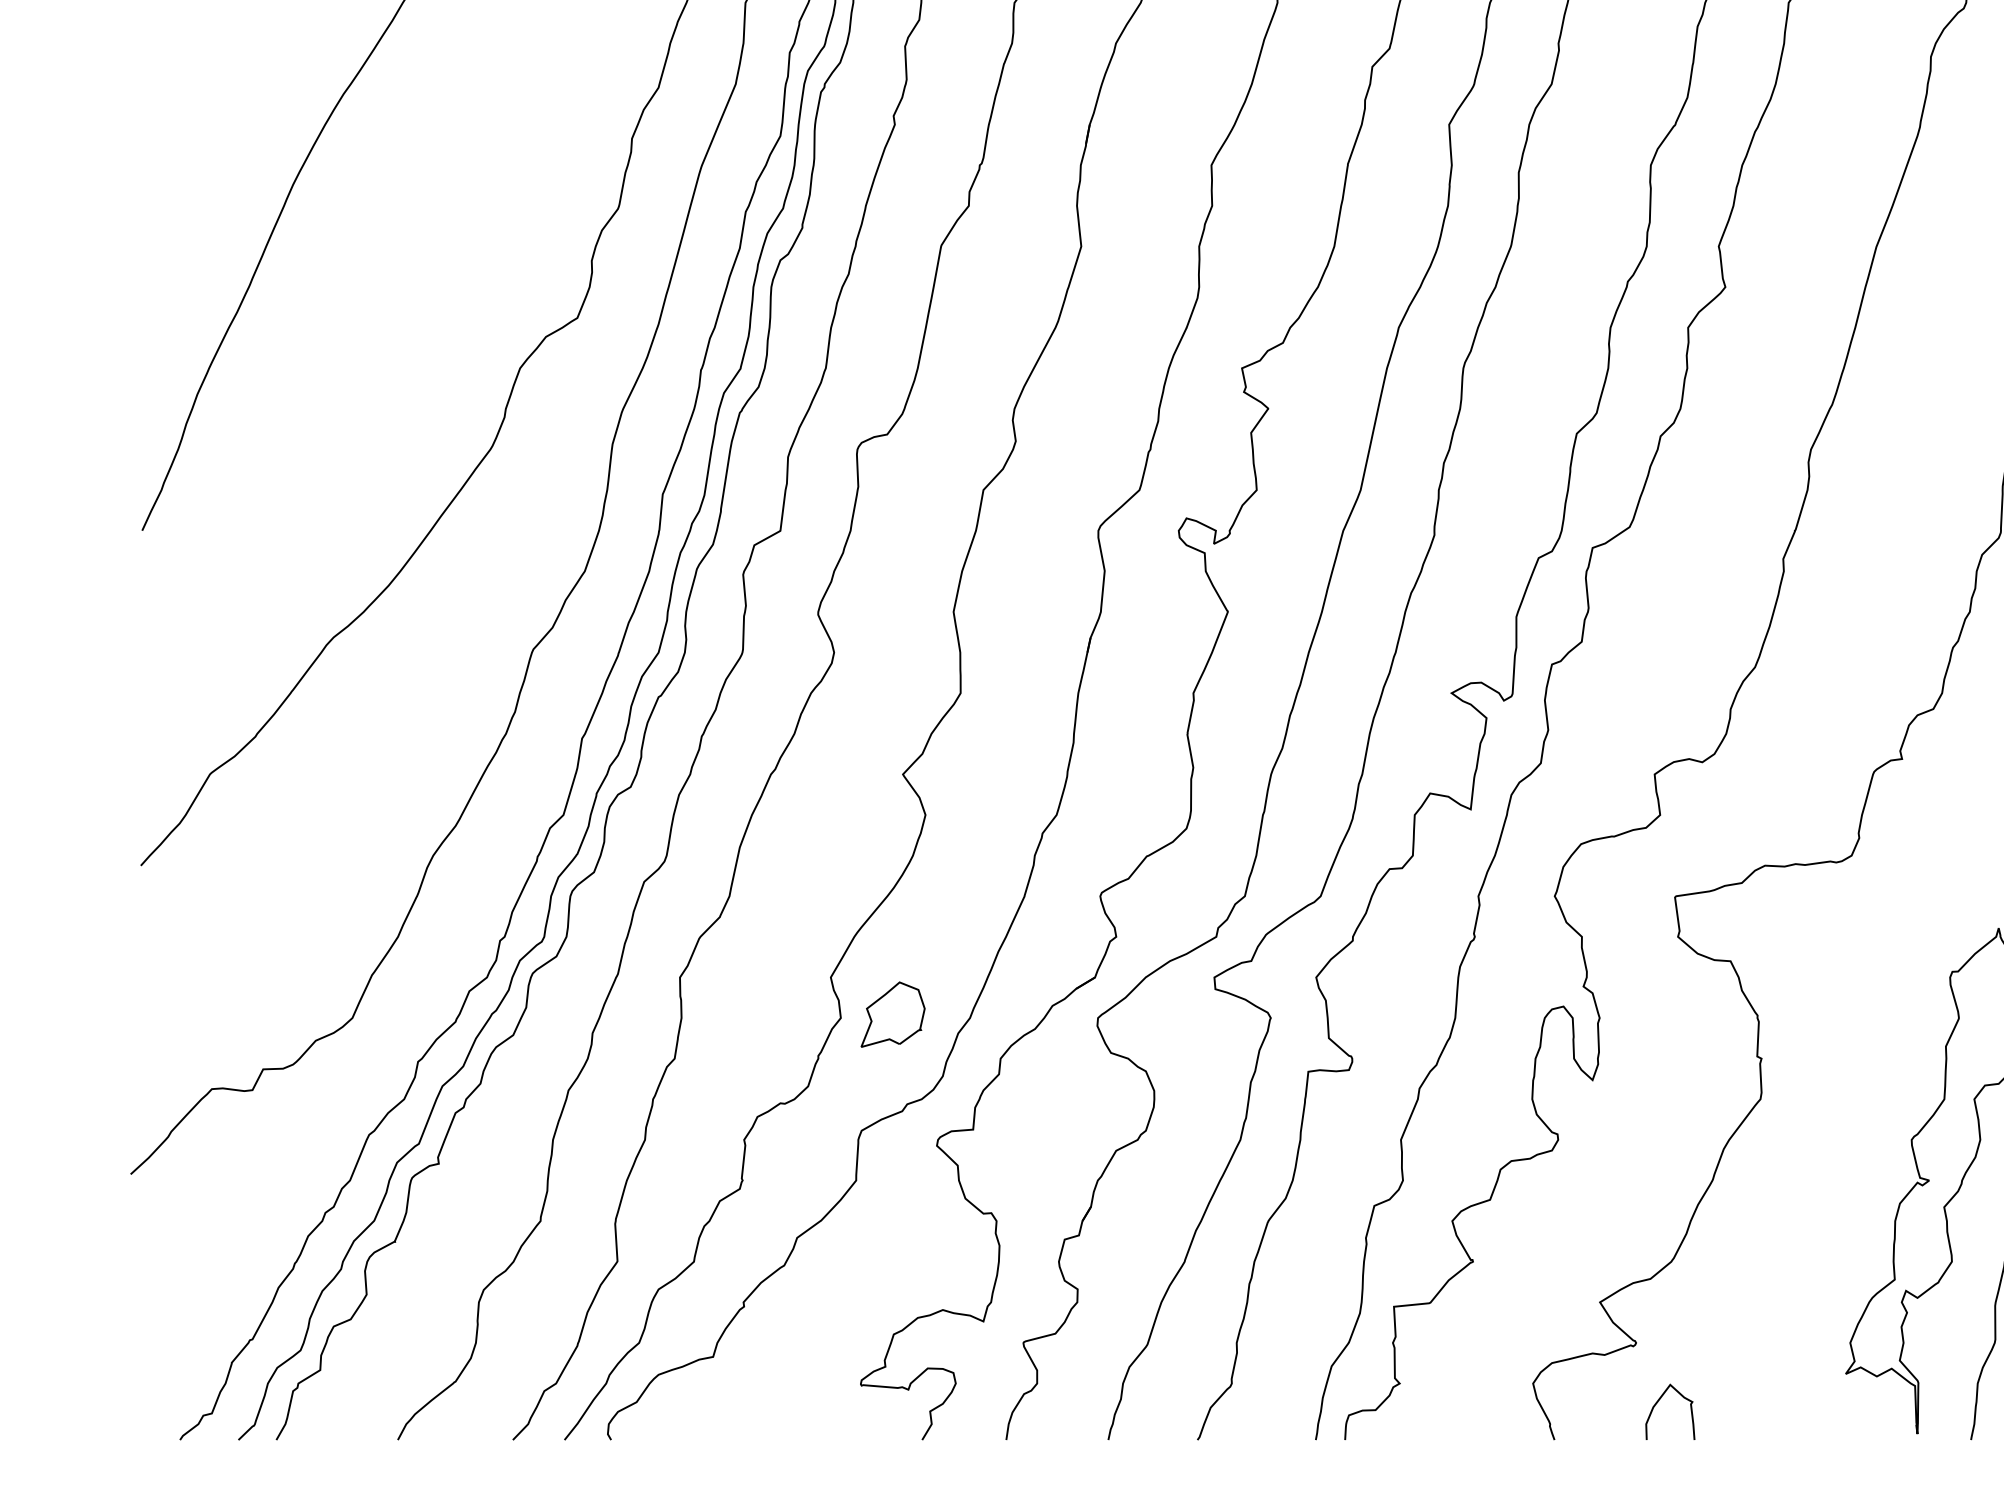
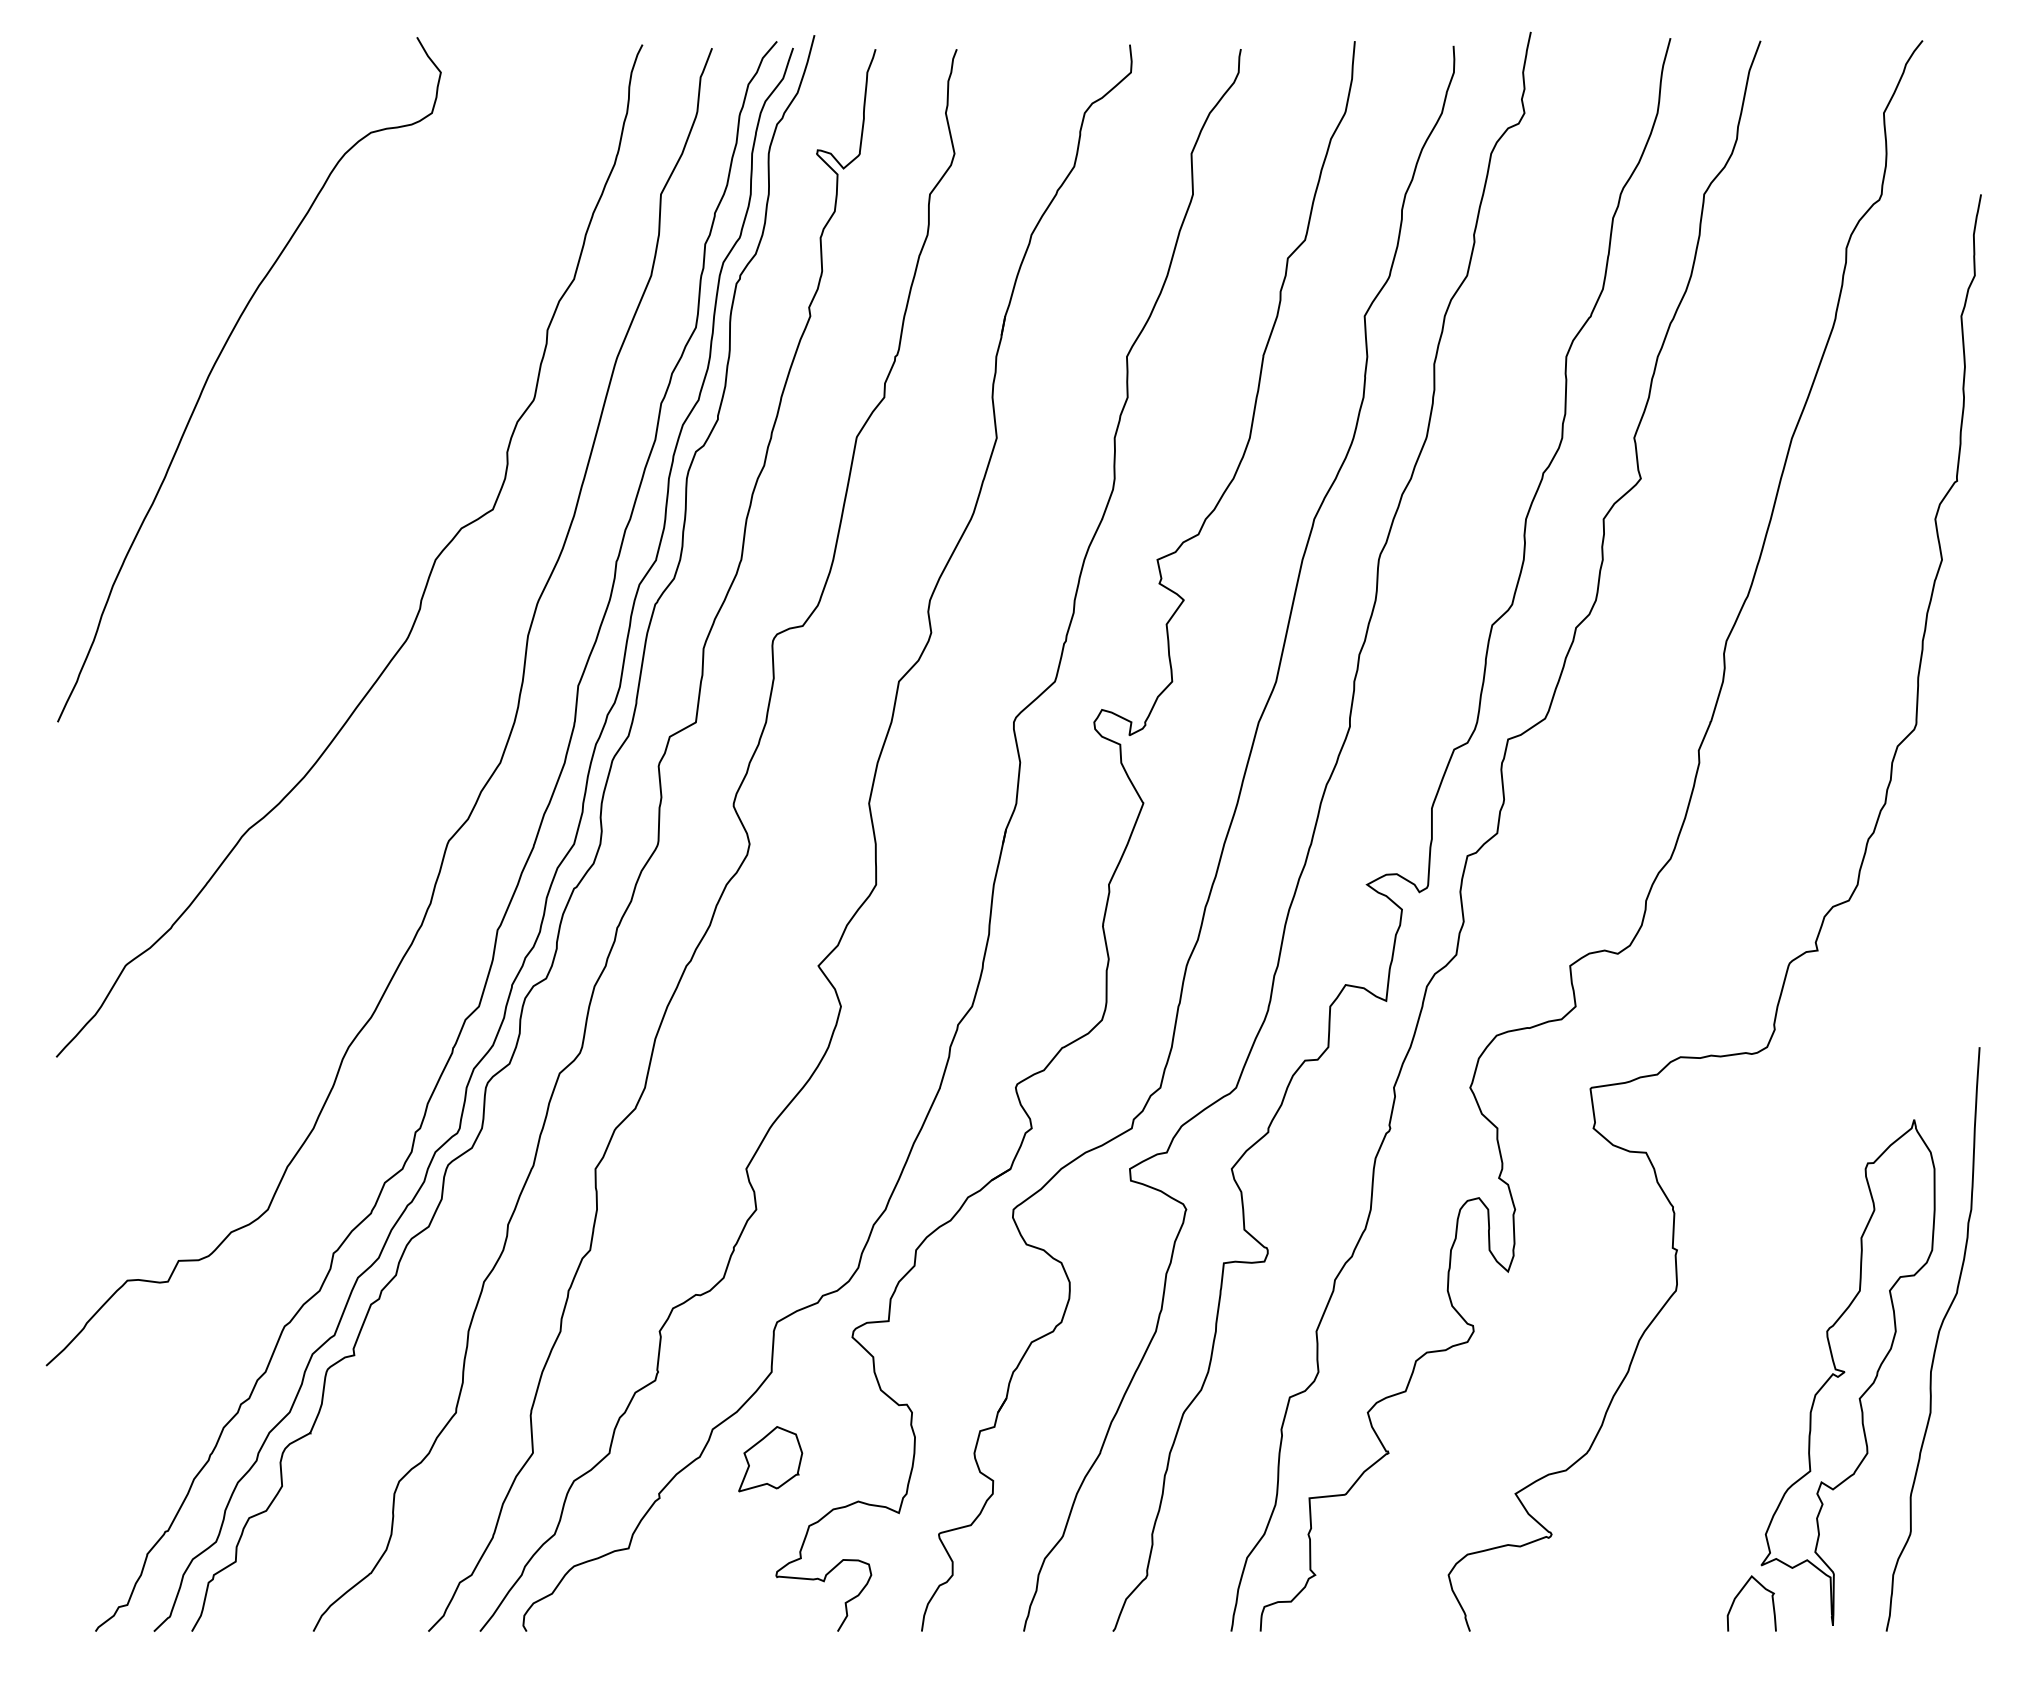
part: (893, 1014) -> (770, 1459), moved
curve: (1658, 1402) -> (1739, 1594), moved

